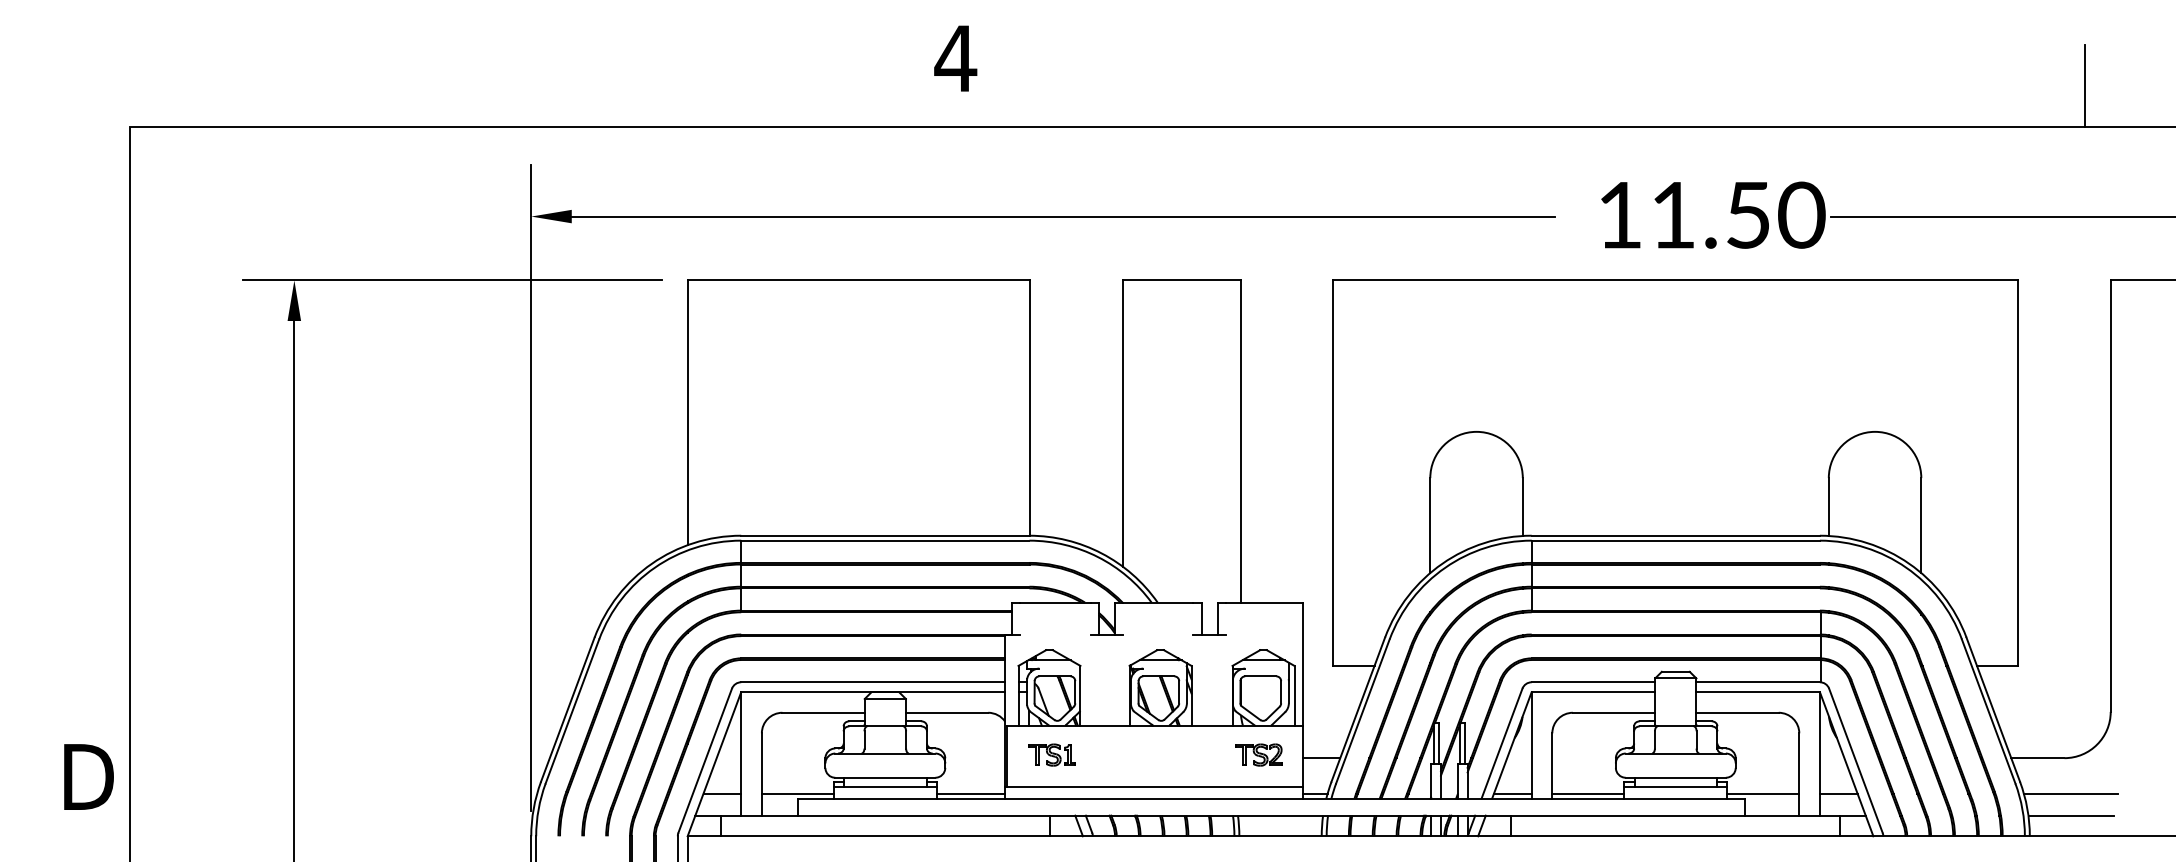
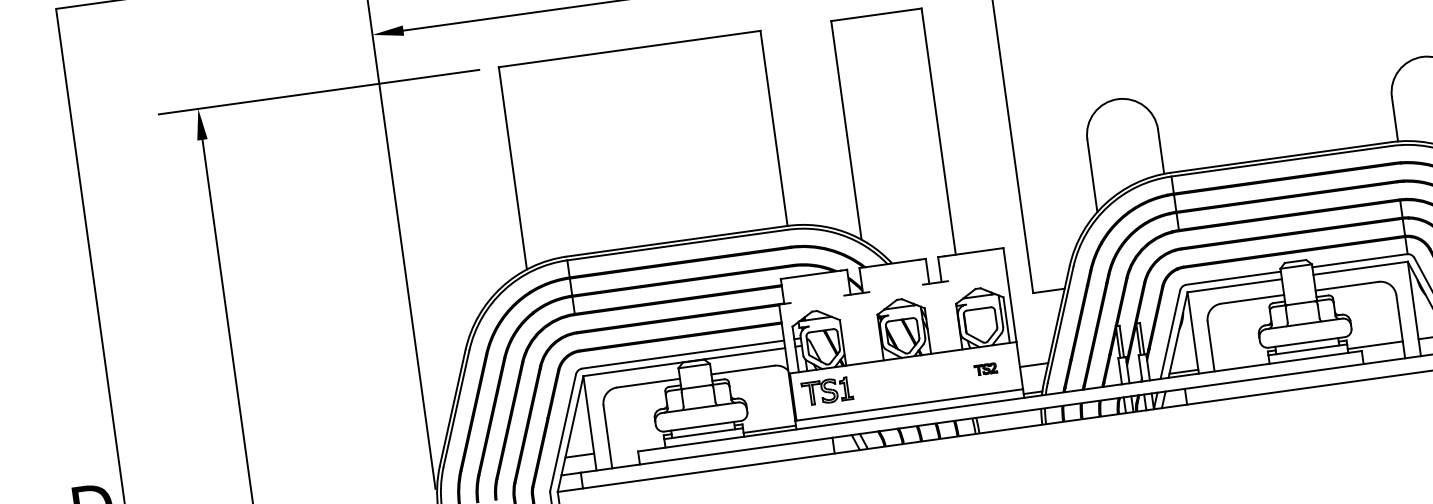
part: (1051, 754) -> (827, 390), size x1.4
part: (1258, 754) -> (985, 368), size x0.6
line: (797, 793) -> (637, 447), removed
line: (1588, 793) -> (1241, 363), removed

